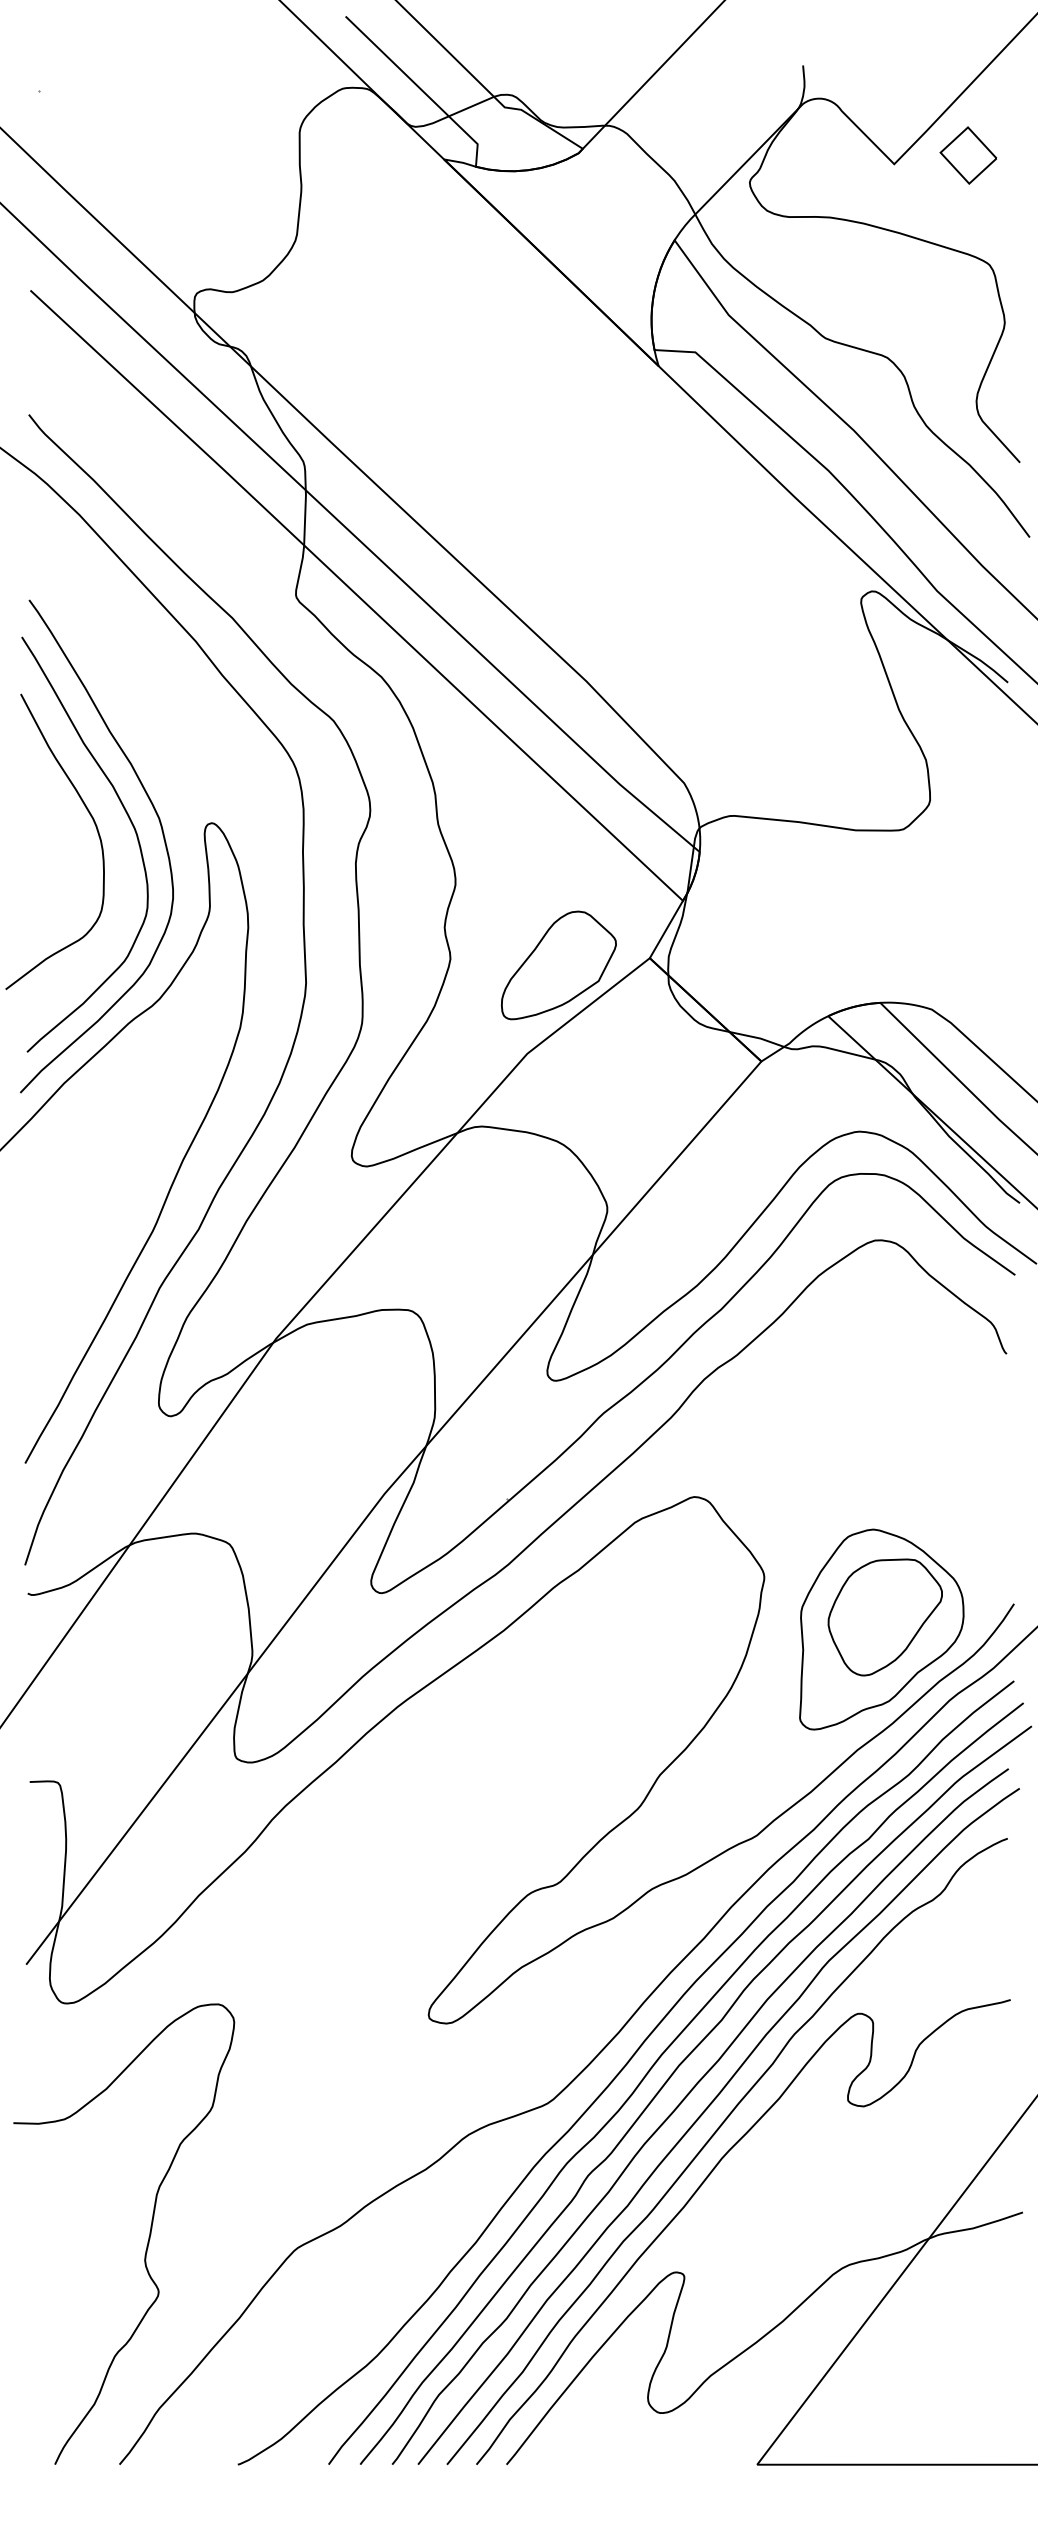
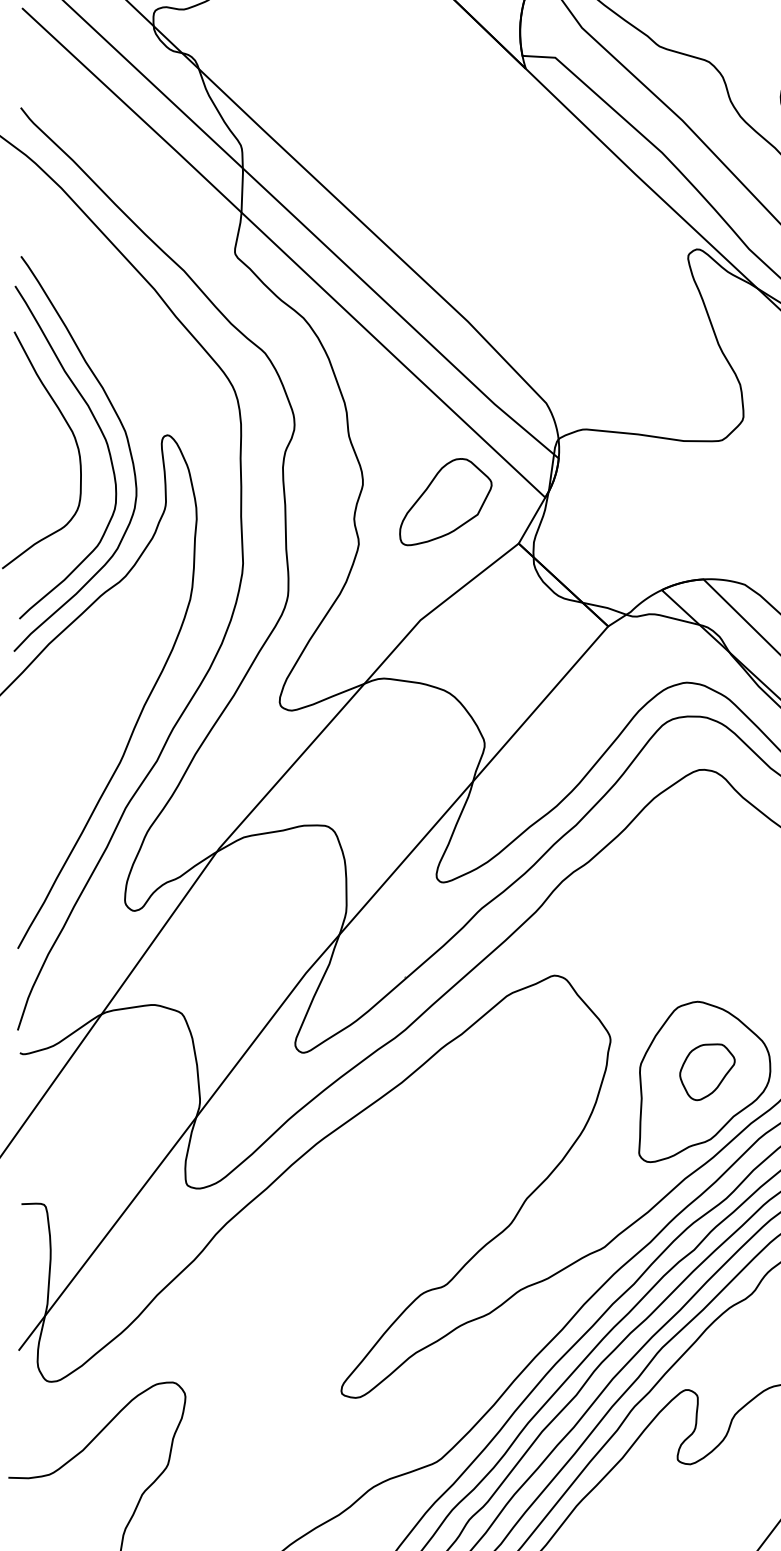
part: (558, 965) -> (445, 502), moved
part: (884, 1617) -> (706, 1072), size x0.6

